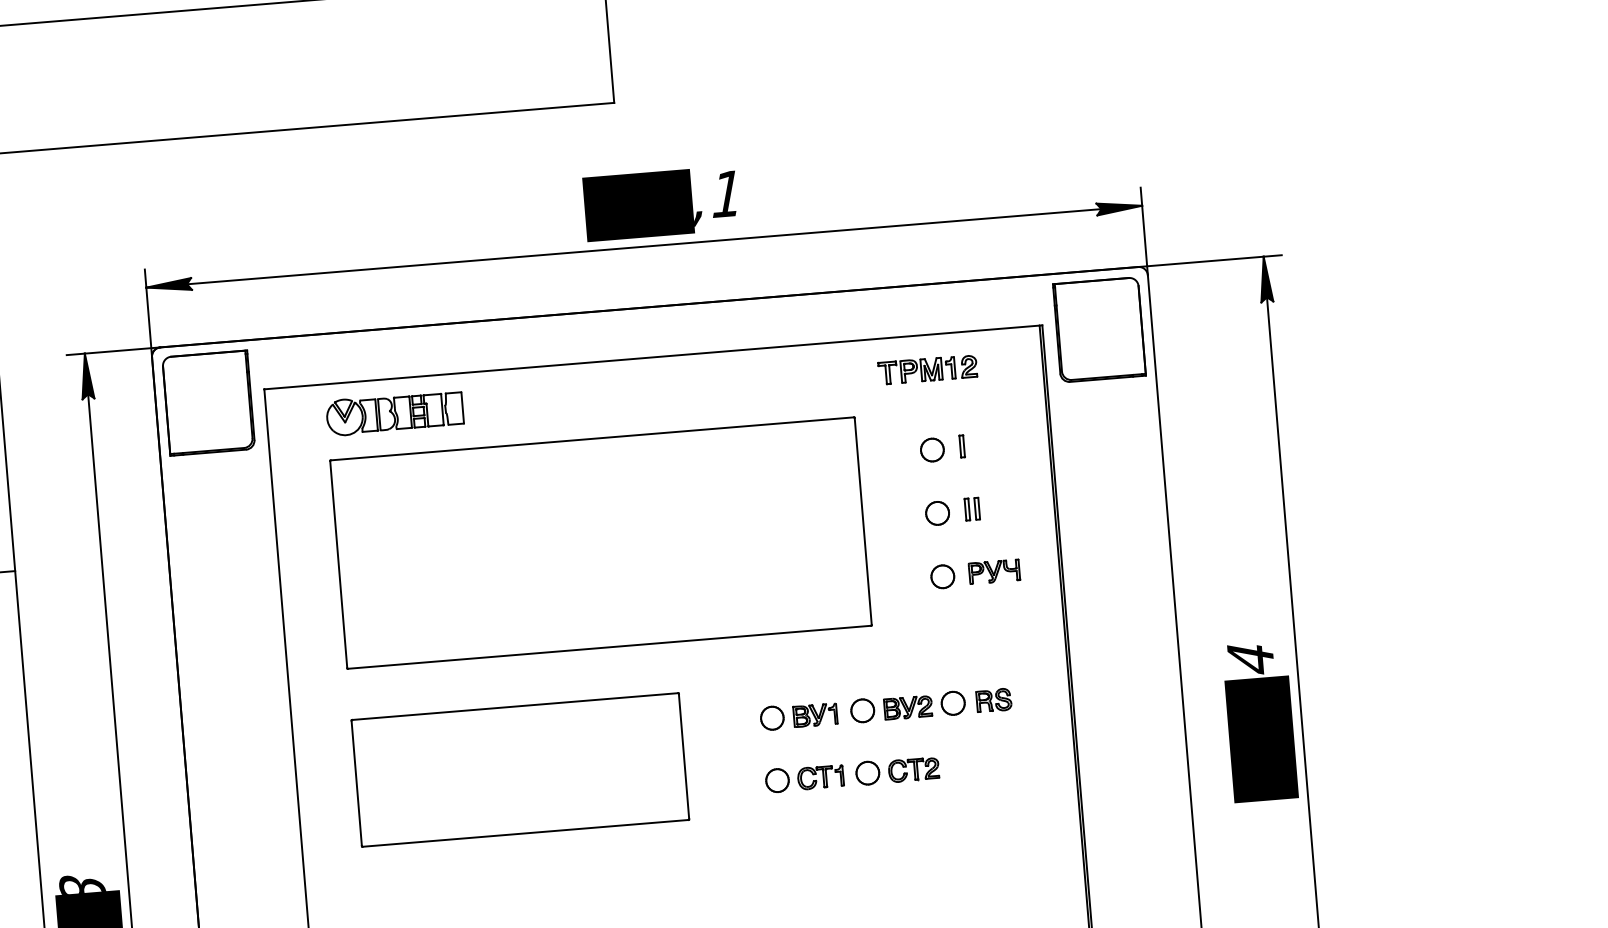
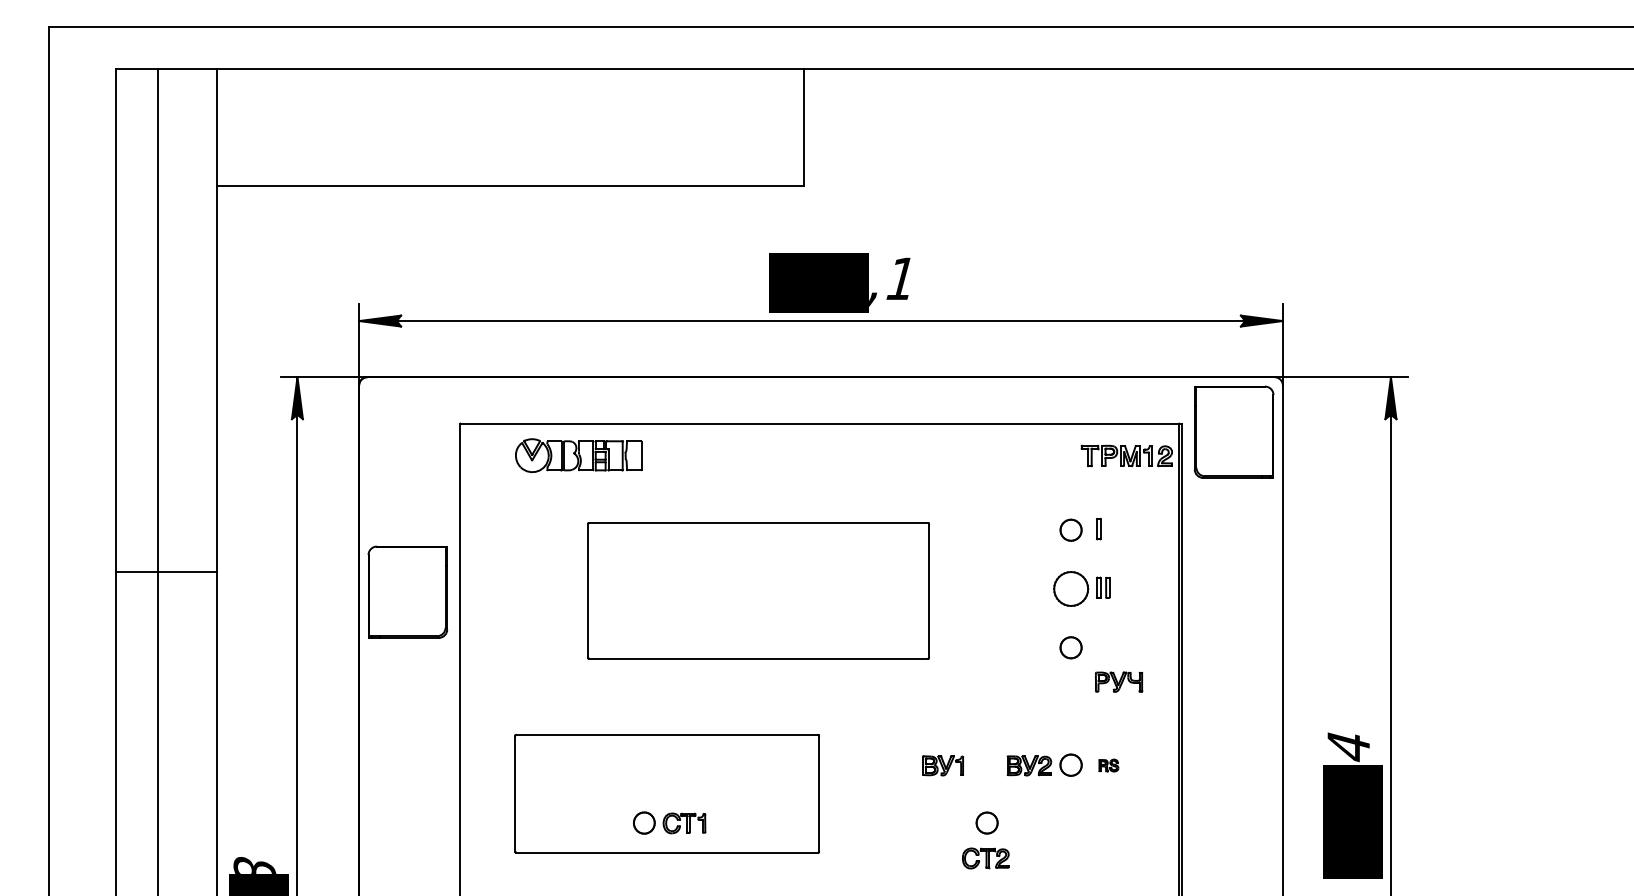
part: (927, 369) -> (1126, 455), moved
part: (208, 402) -> (407, 591), moved
part: (936, 512) -> (1070, 588), size x1.6
part: (600, 542) -> (758, 590), size x0.7
part: (994, 571) -> (1119, 681), moved
part: (993, 700) -> (1108, 765), size x0.6
part: (861, 710) -> (986, 764), removed
part: (771, 717) -> (902, 764), removed
part: (913, 769) -> (985, 858), moved
part: (804, 777) -> (669, 822), moved

